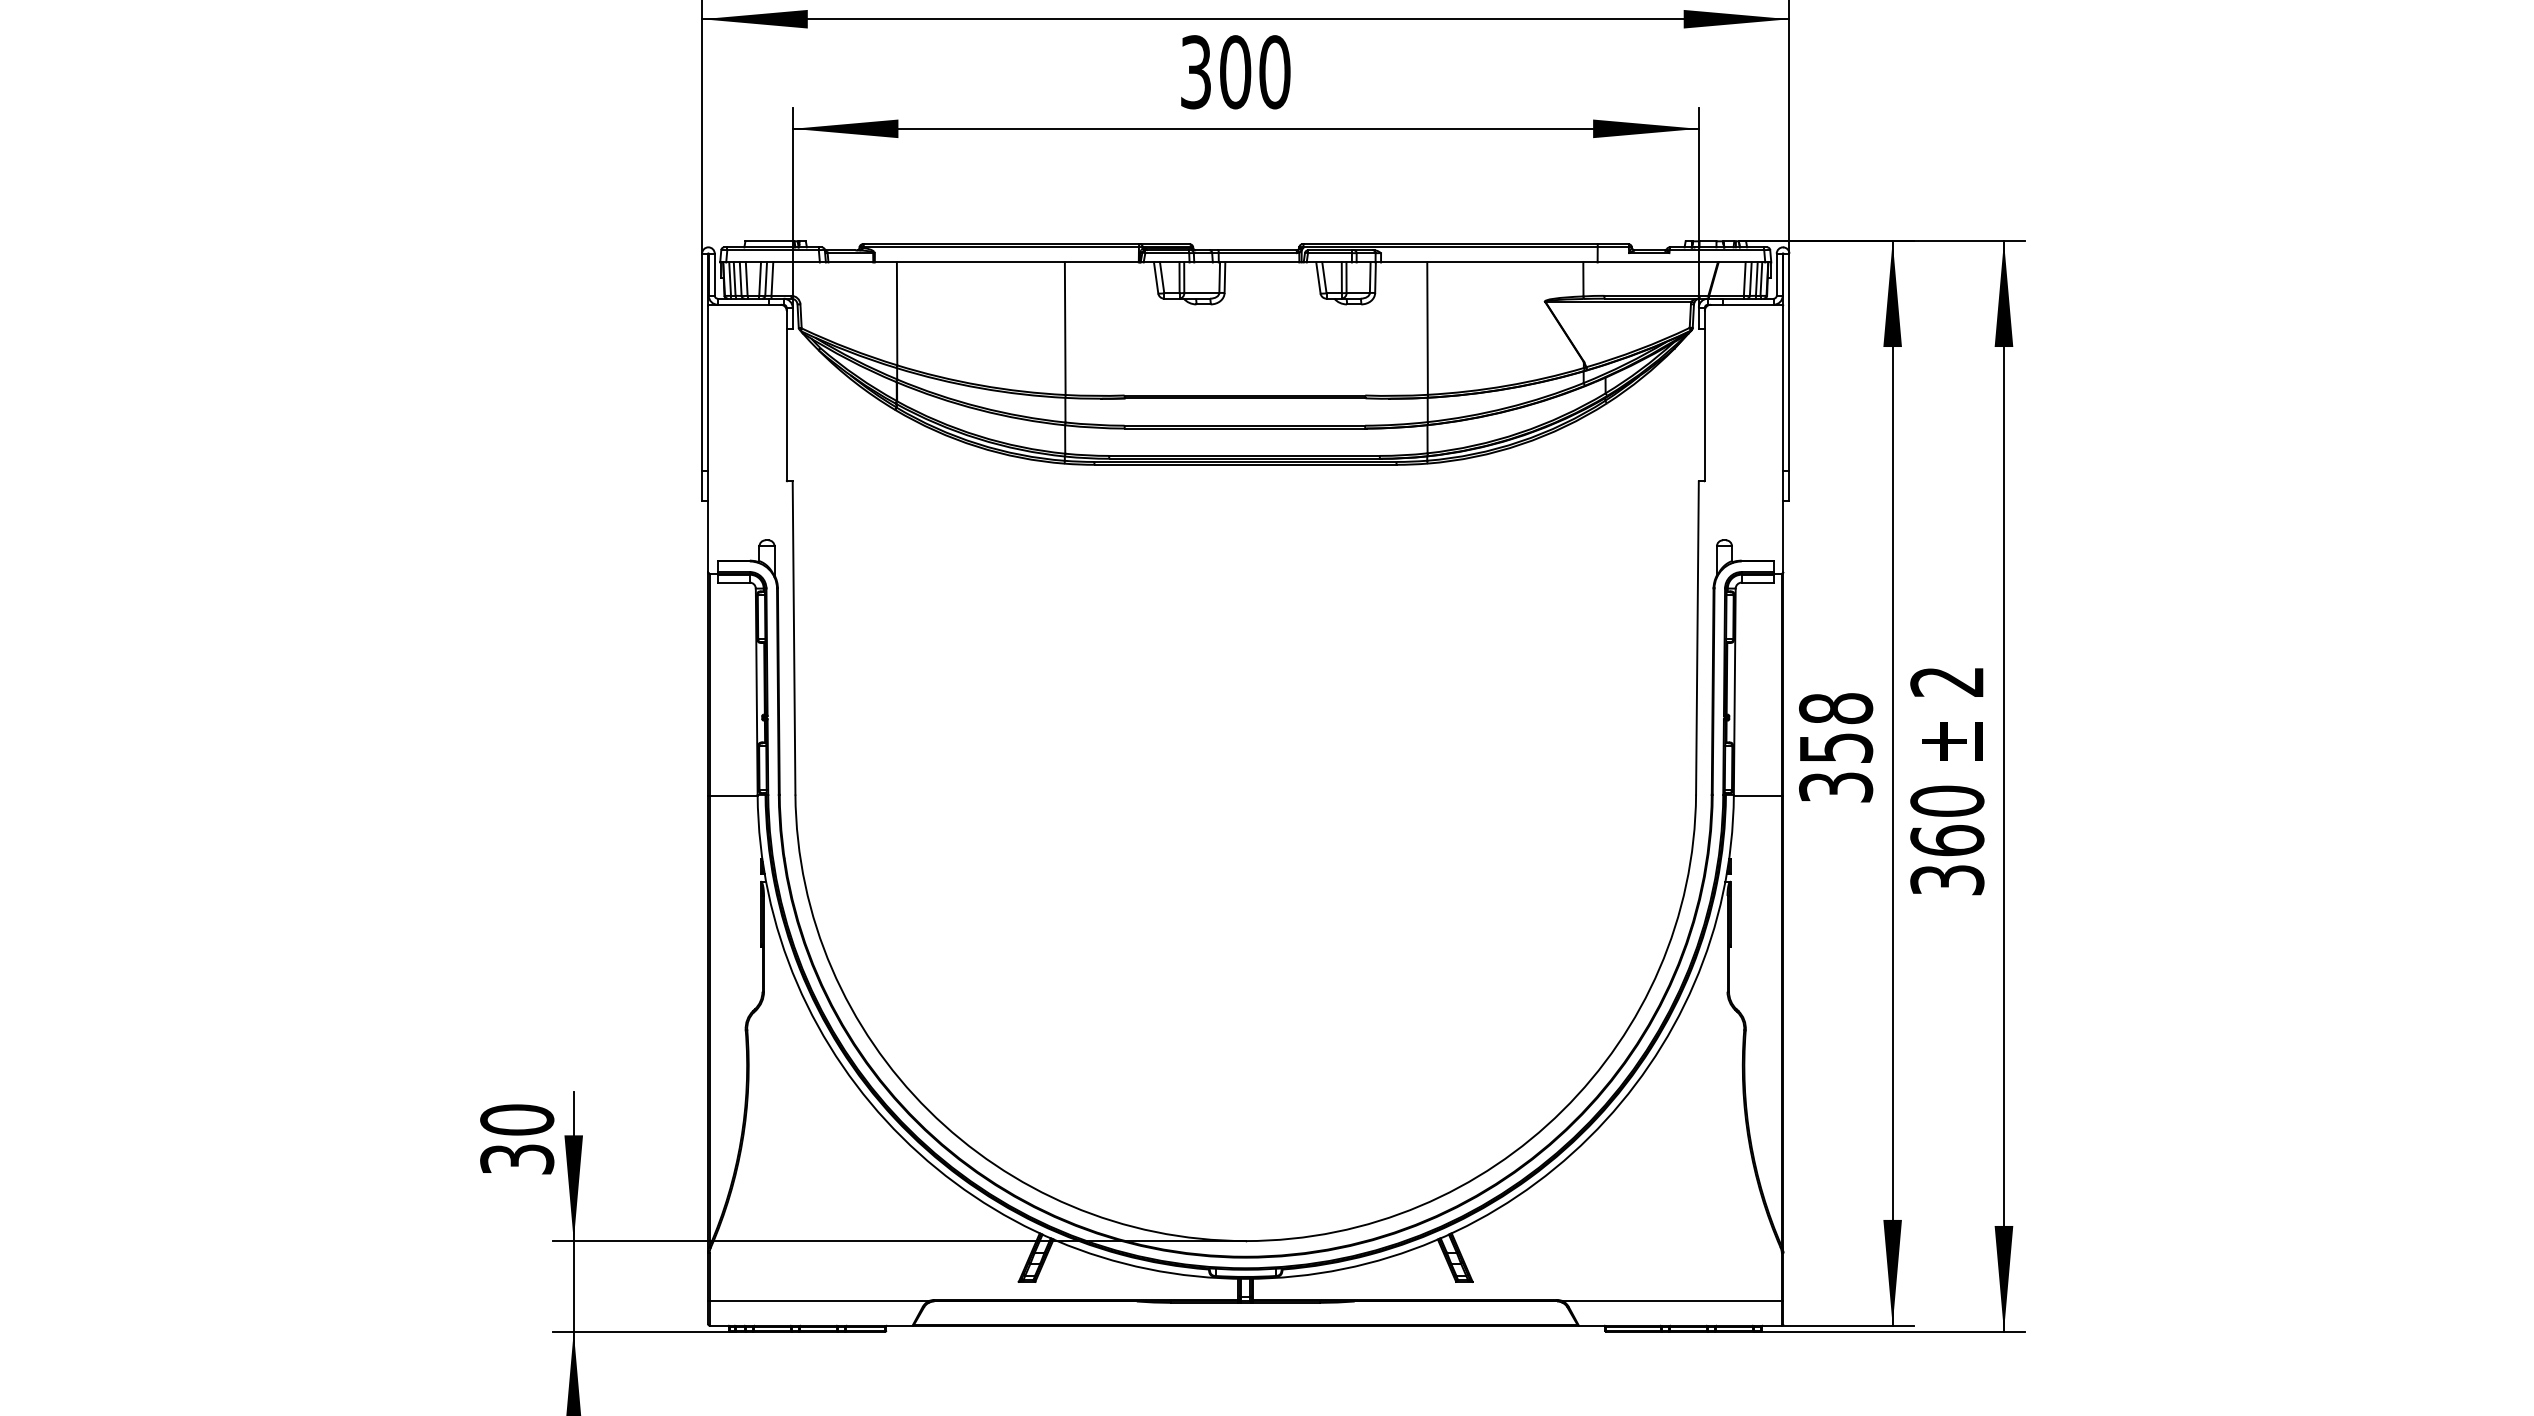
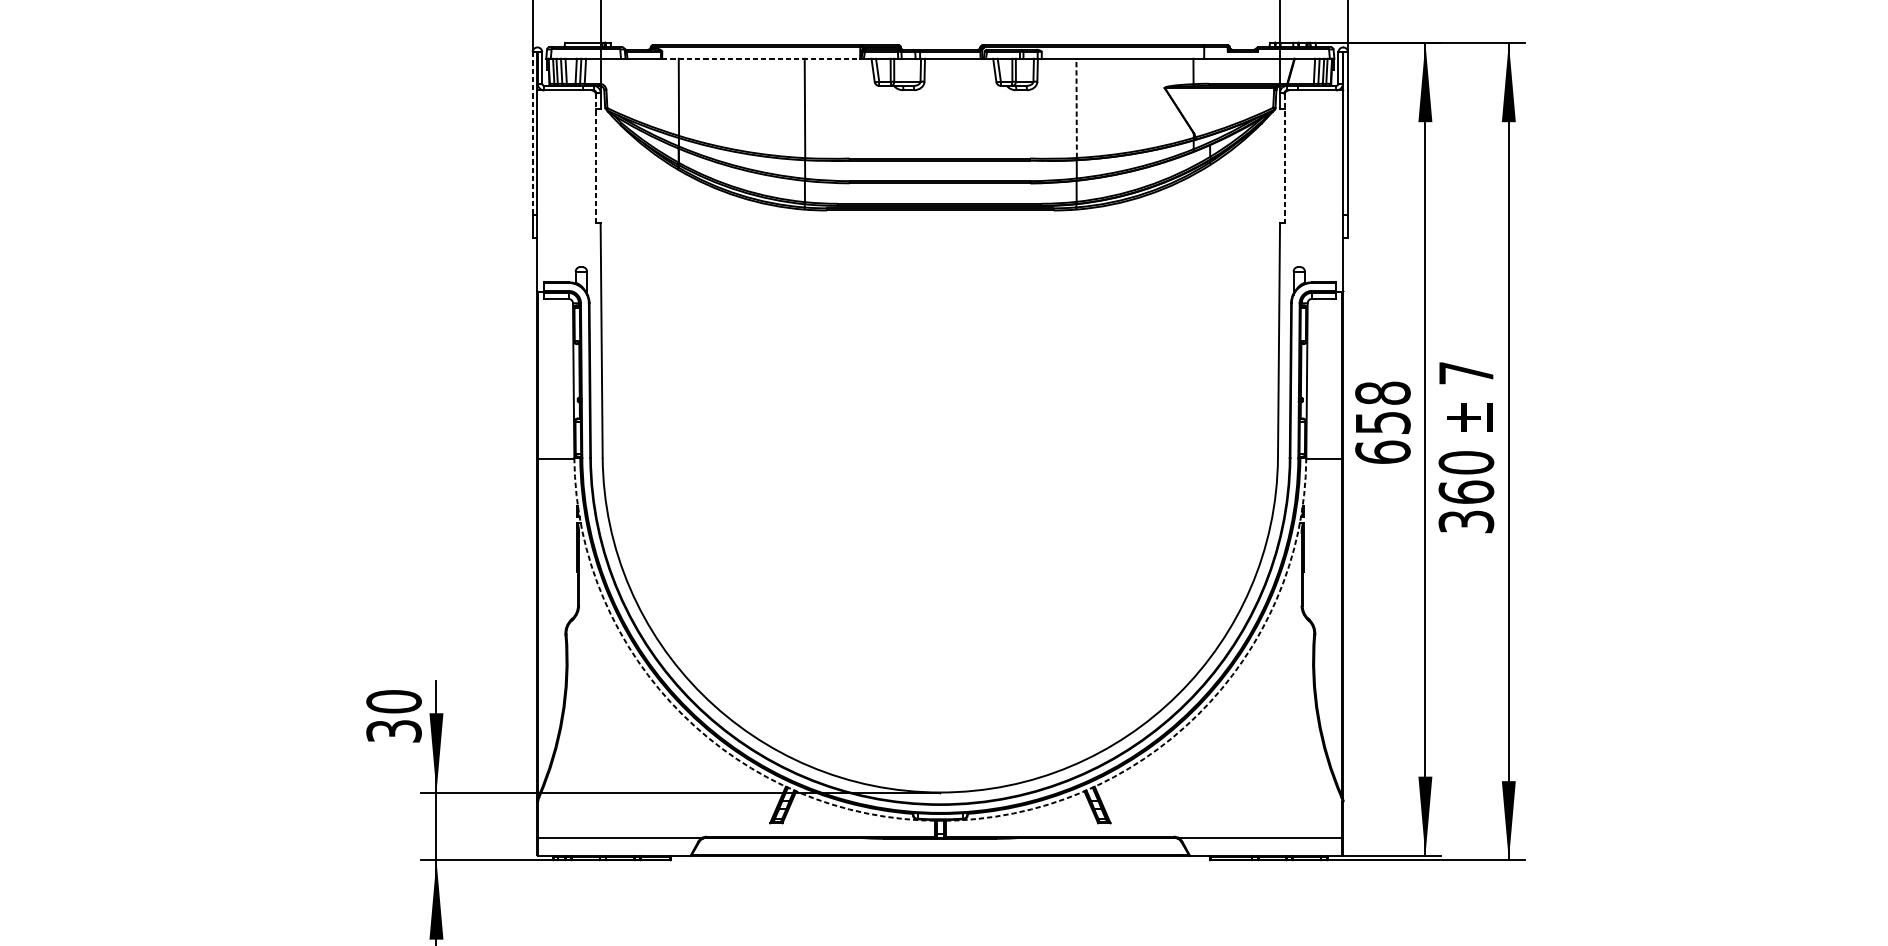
line: (1007, 262) -> (761, 58), solid -> dashed
line: (1427, 328) -> (1076, 108), solid -> dashed
line: (702, 362) -> (533, 133), solid -> dashed
line: (786, 395) -> (595, 158), solid -> dashed
line: (1704, 396) -> (1284, 159), solid -> dashed
text: (1946, 681) -> (1465, 372), 2 -> 7
text: (1836, 786) -> (1383, 451), 358 -> 658
arc: (1245, 1278) -> (940, 820), solid -> dashed

